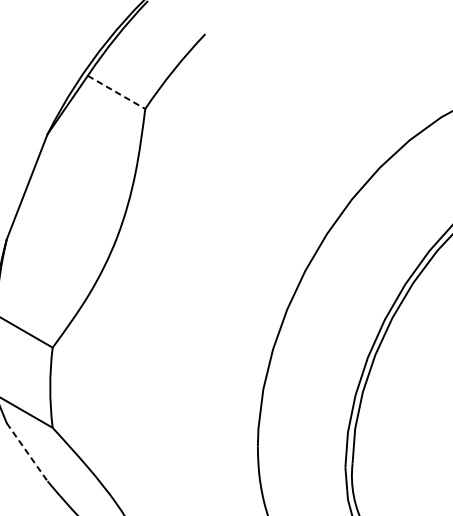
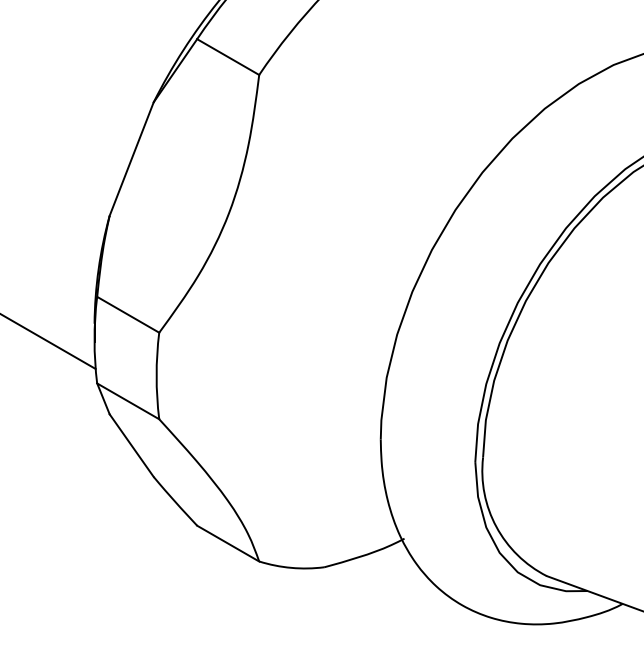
line: (116, 92) -> (228, 57), dashed -> solid
line: (27, 453) -> (131, 446), dashed -> solid

